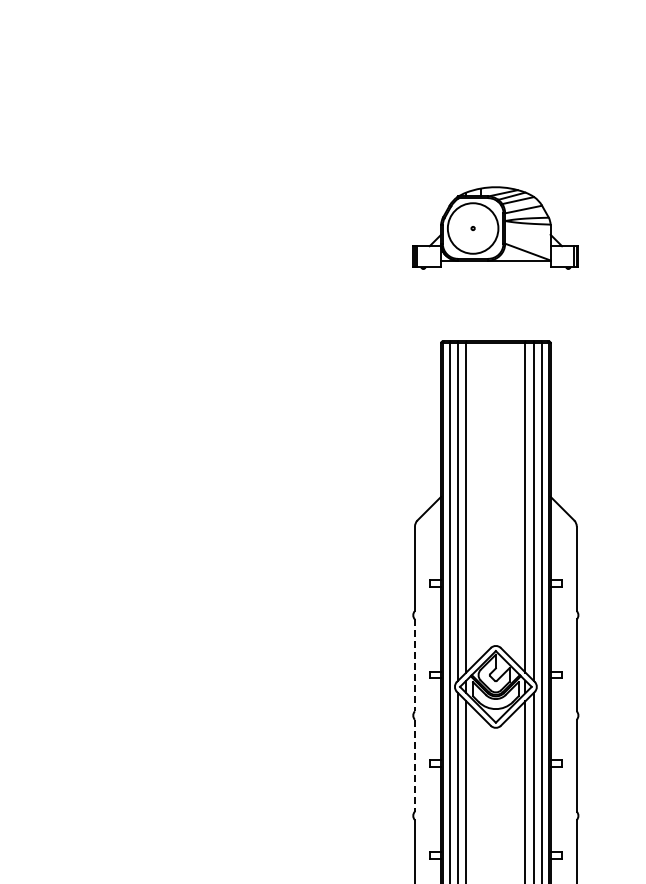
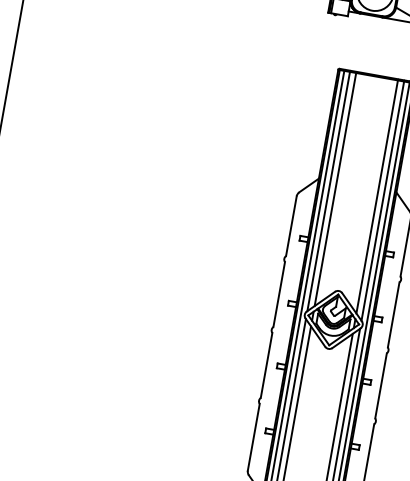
line: (414, 665) -> (278, 294), dashed -> solid
line: (414, 765) -> (266, 365), dashed -> solid

